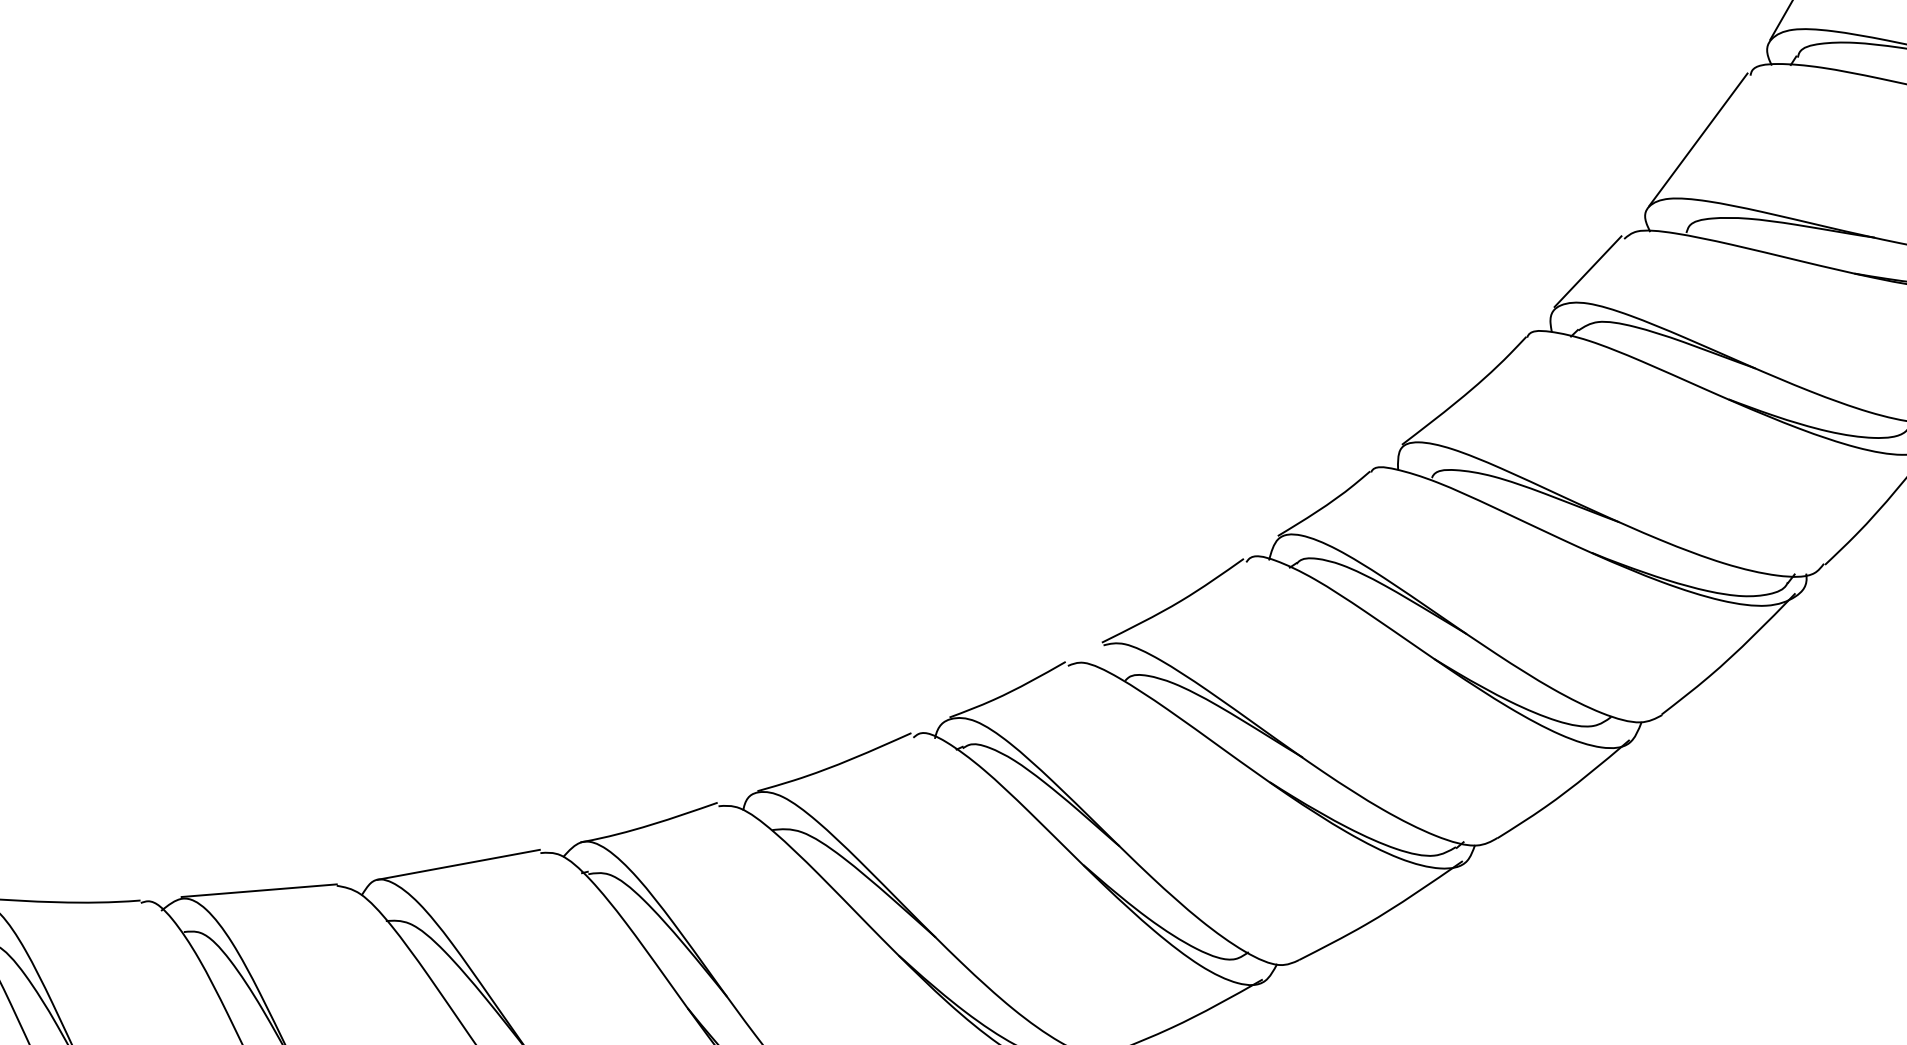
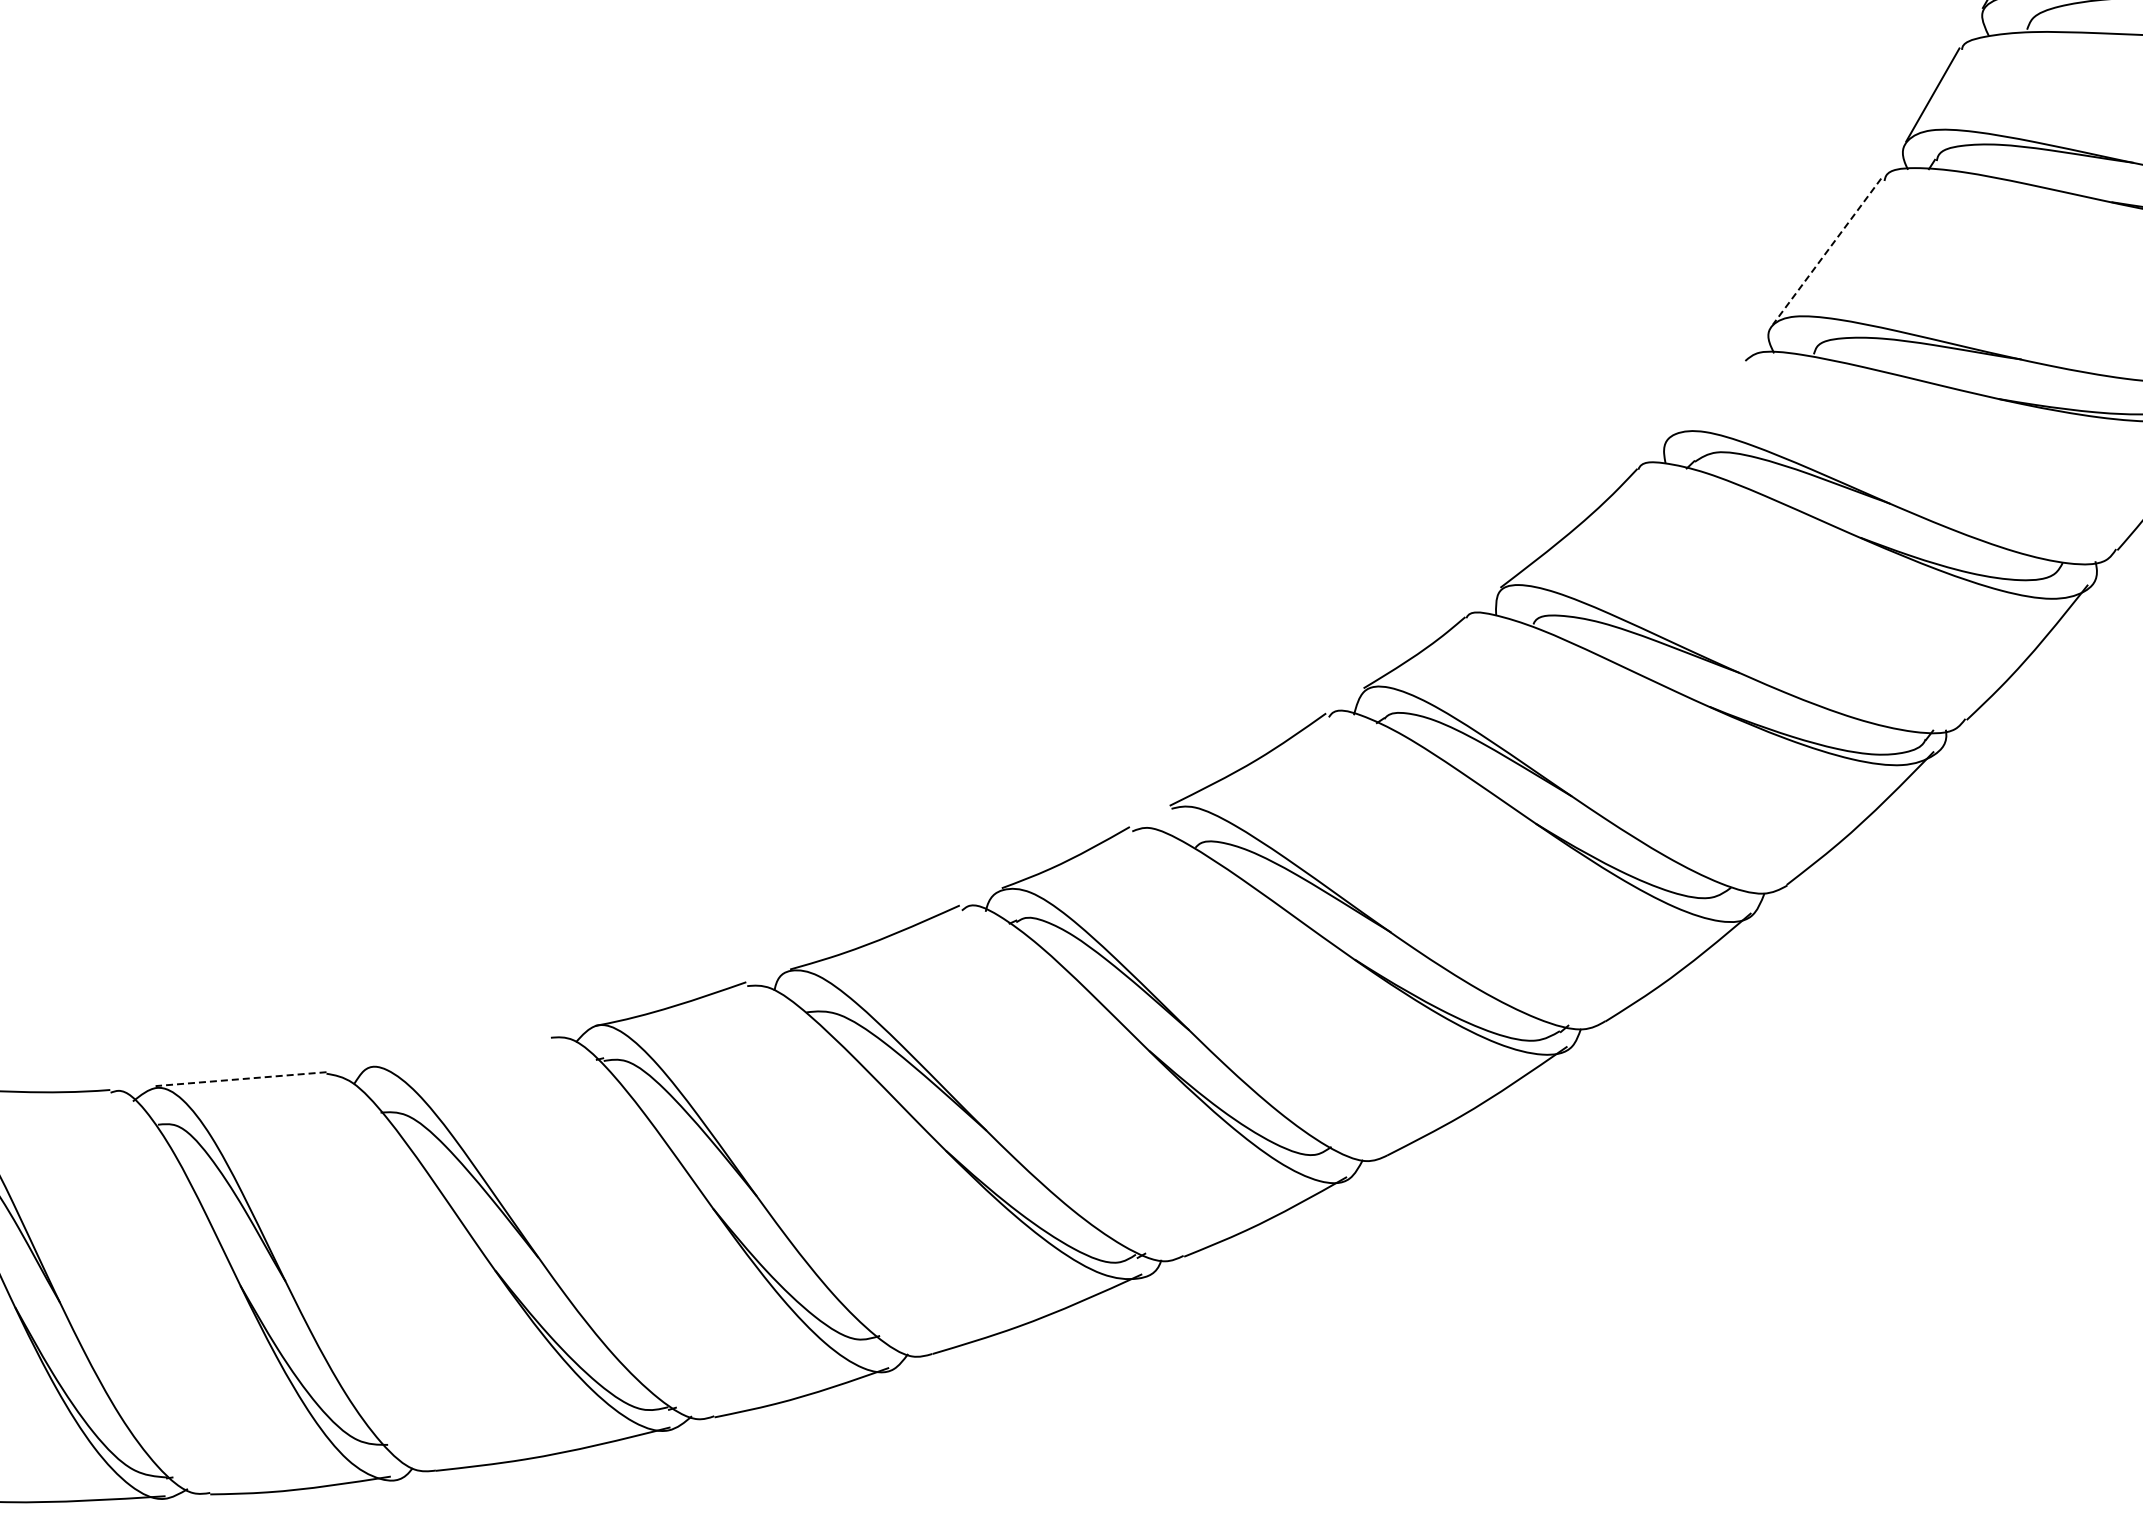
line: (1698, 139) -> (1827, 251), solid -> dashed
line: (1588, 271) -> (1705, 396), removed
line: (458, 864) -> (460, 1050), removed
line: (259, 891) -> (241, 1079), solid -> dashed

